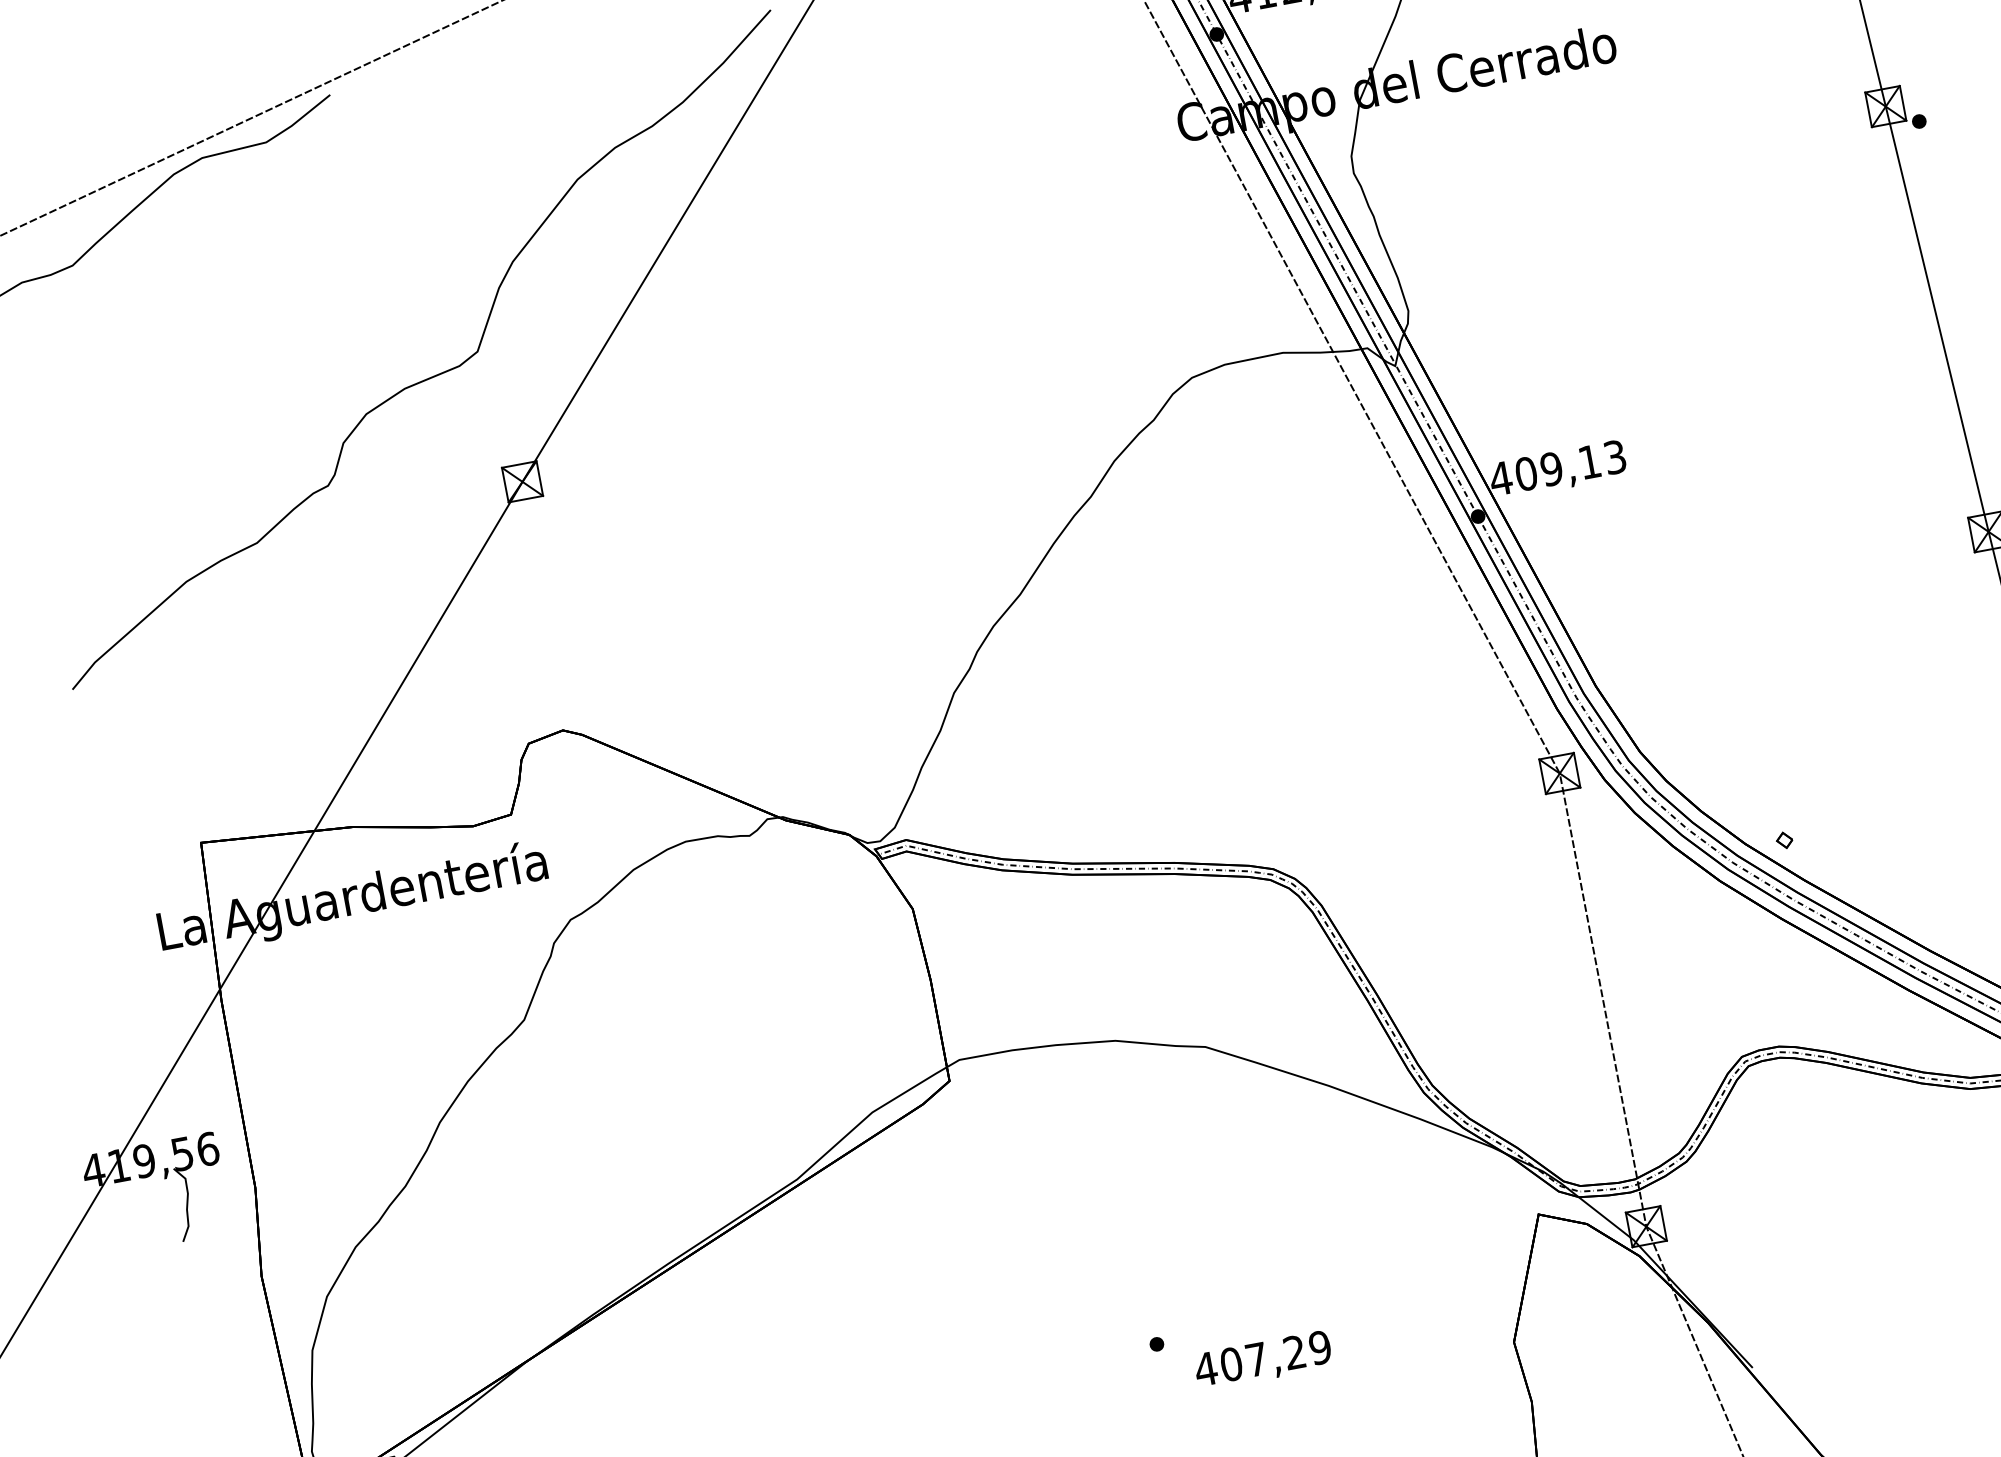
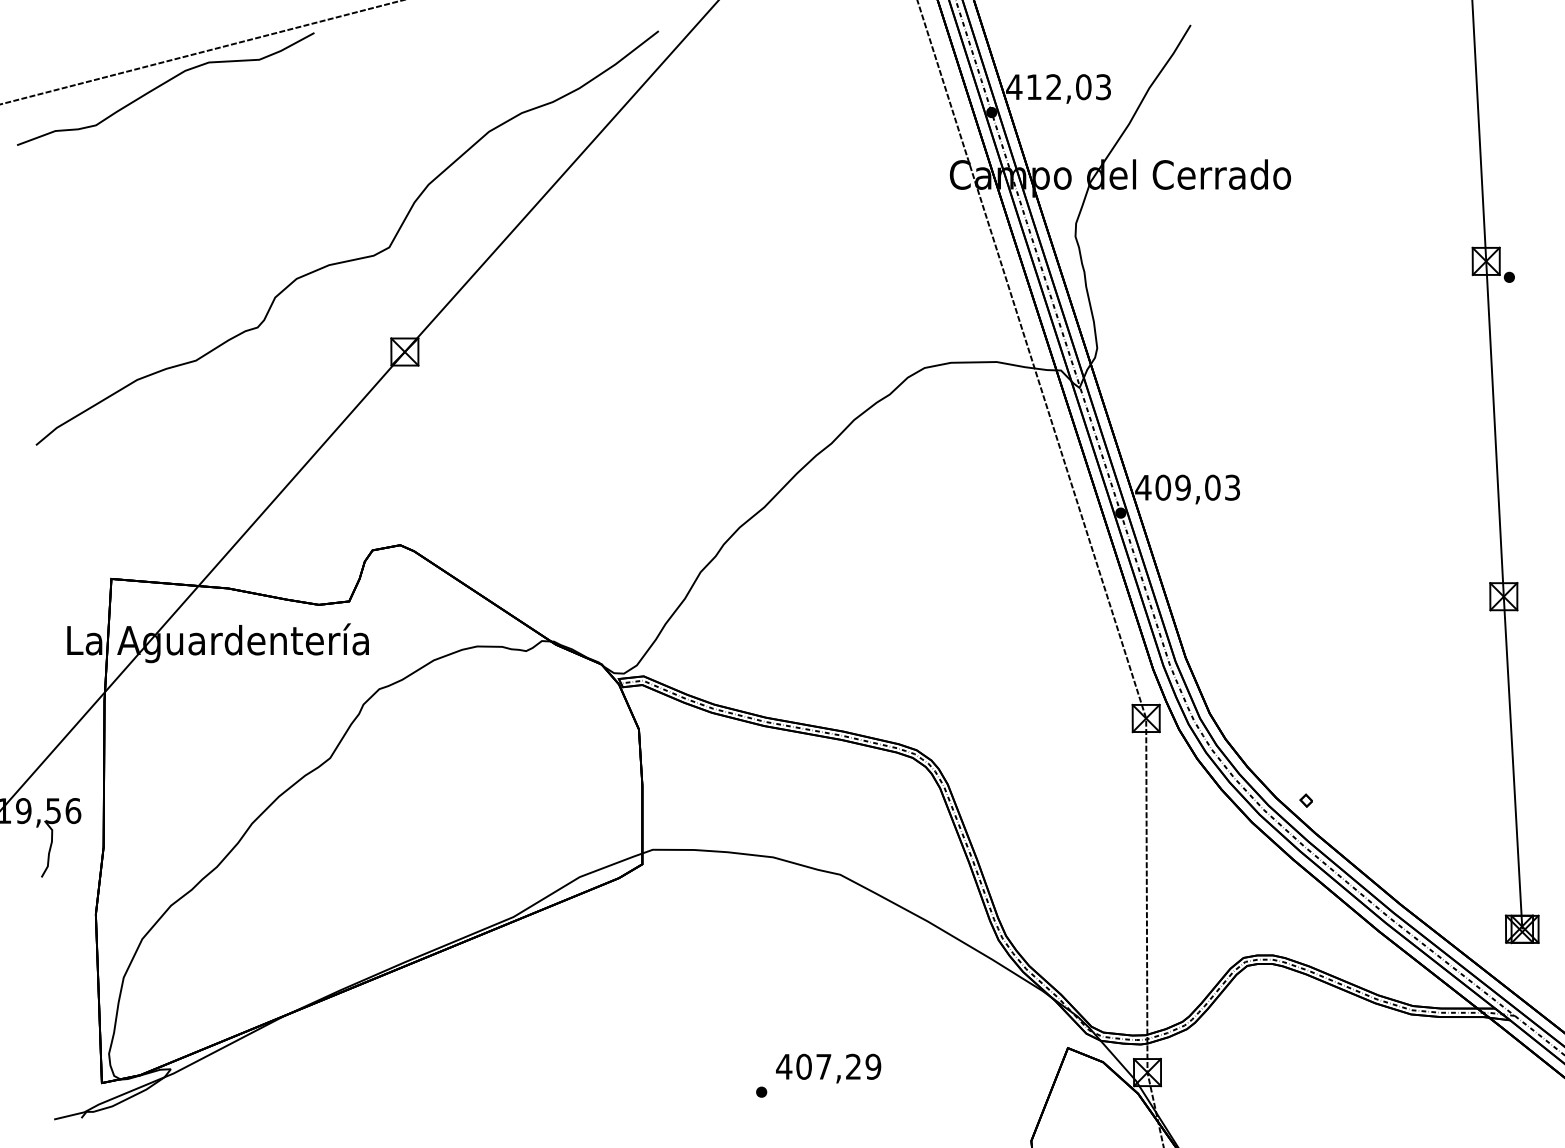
text: (1589, 461) -> (1212, 487), 409,13 -> 409,03
text: (1263, 1360) -> (828, 1068), moved

